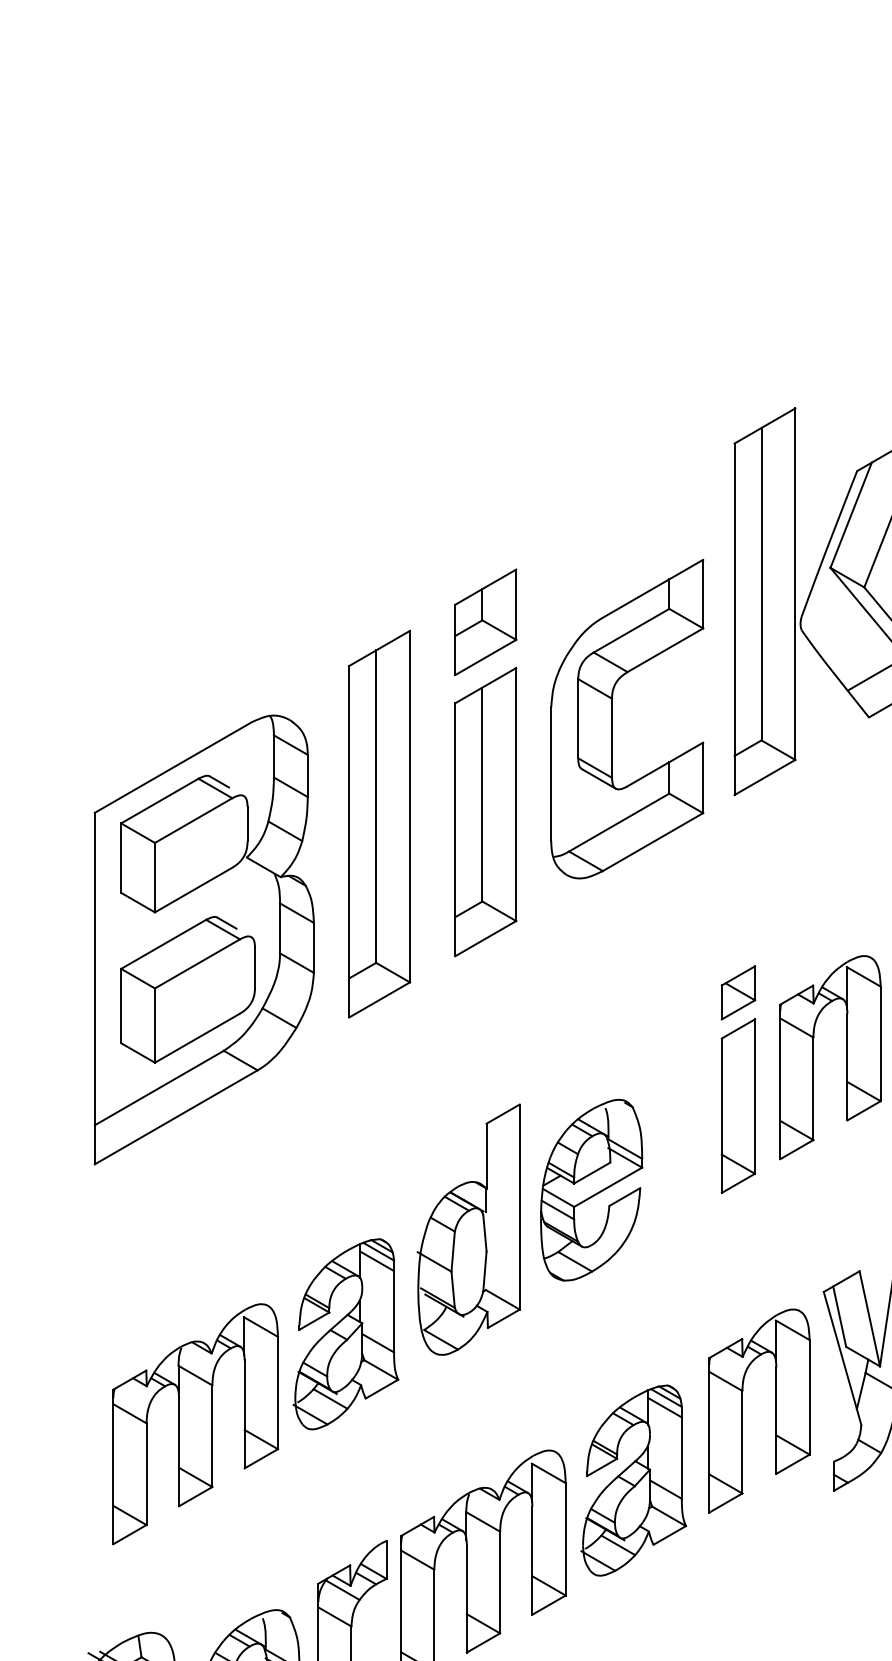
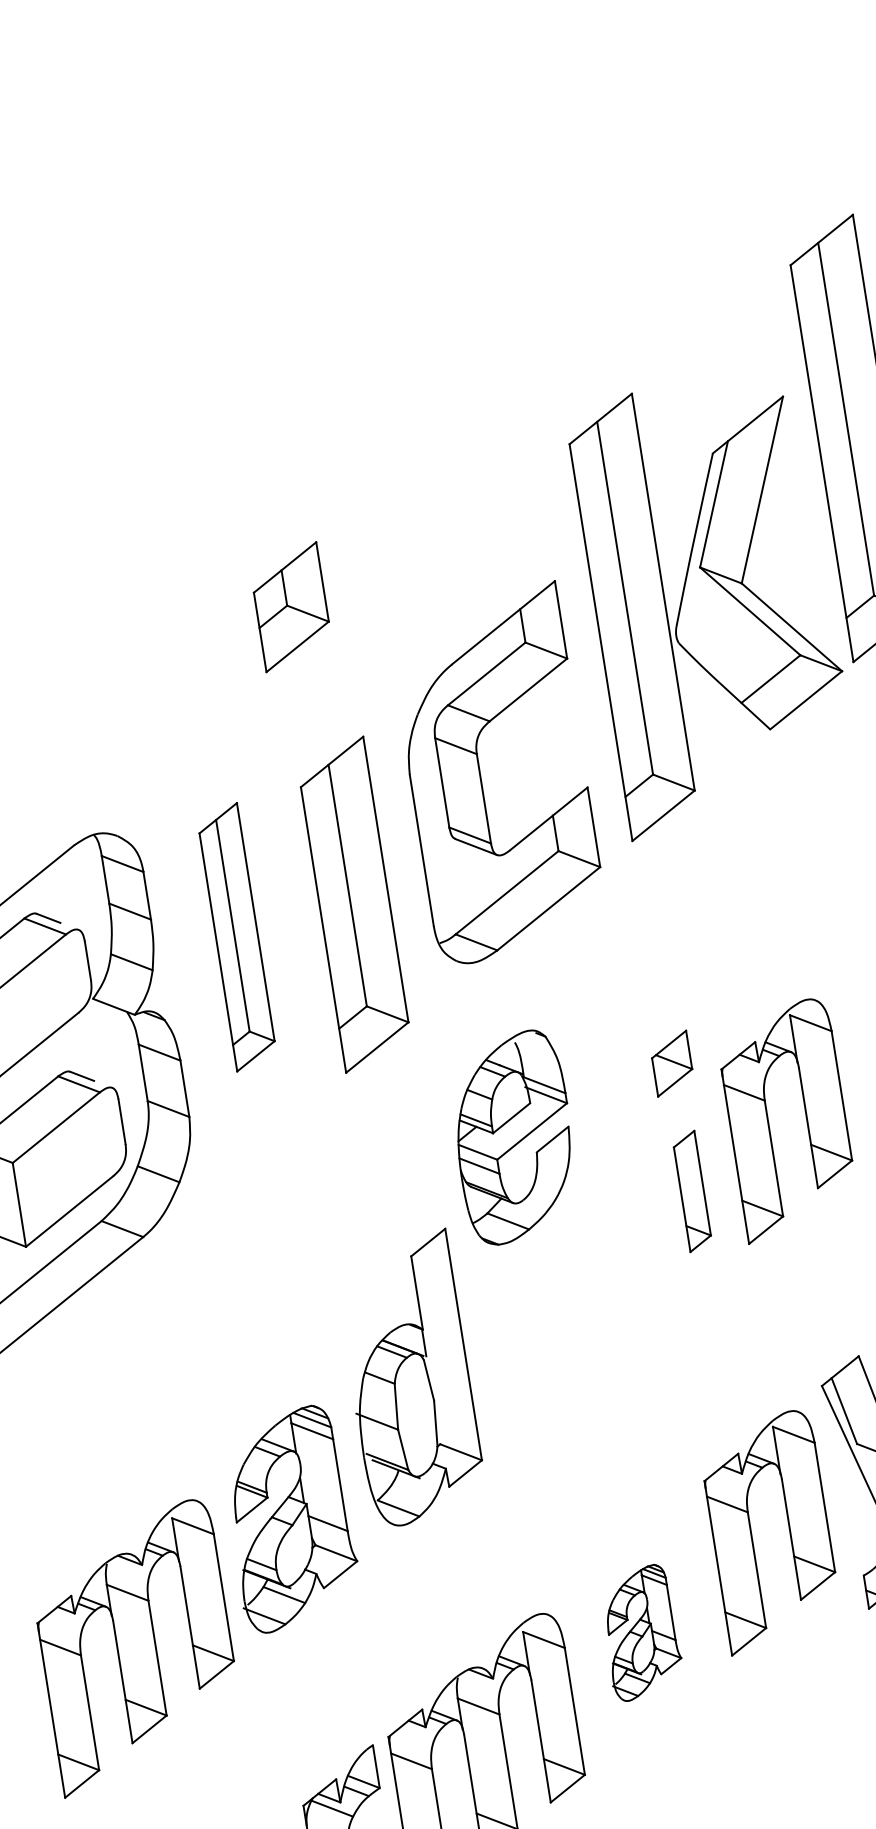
part: (485, 621) -> (290, 606), moved
part: (379, 823) -> (236, 936), size x0.6
part: (738, 1105) -> (692, 1190), size x0.6
part: (591, 1189) -> (513, 1136), moved
part: (633, 1480) -> (640, 1632), size x0.6

